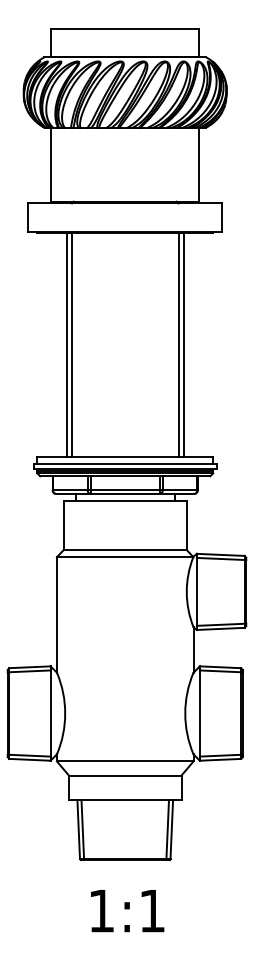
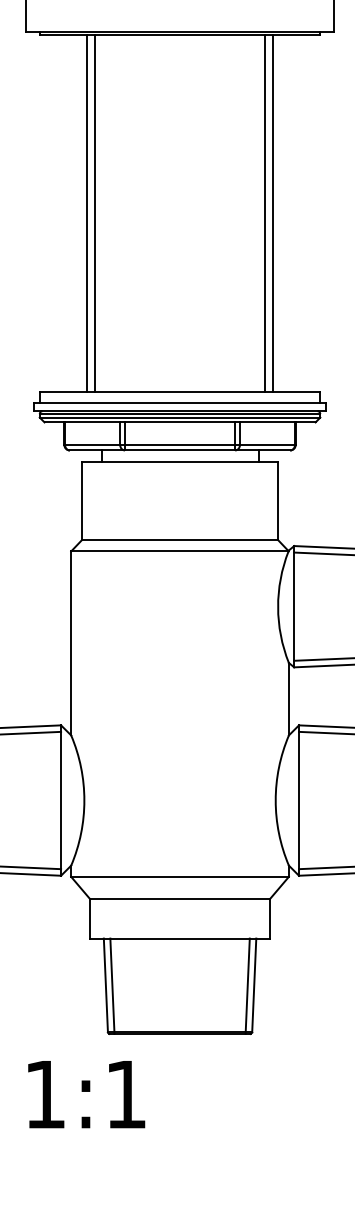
text: (127, 911) -> (86, 1095), moved

